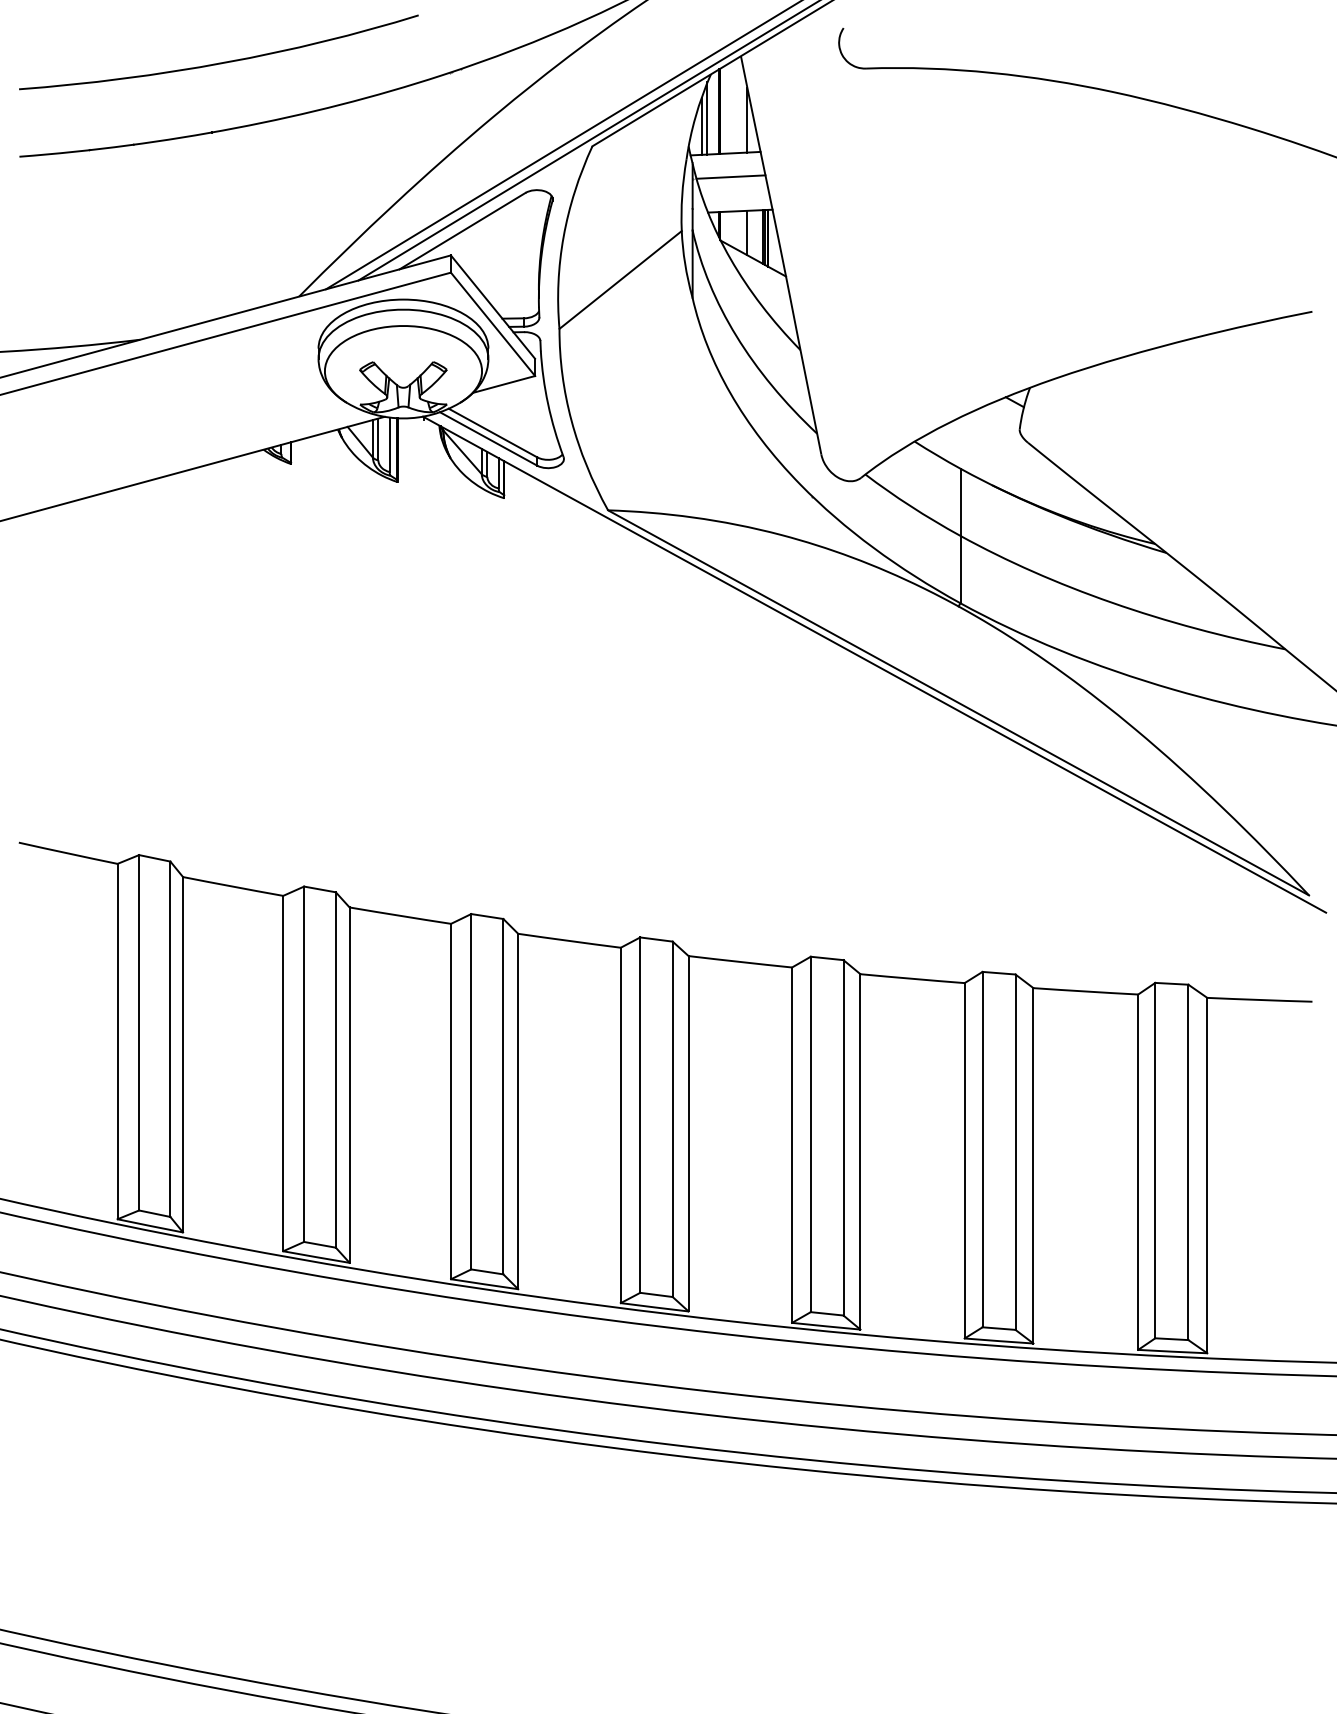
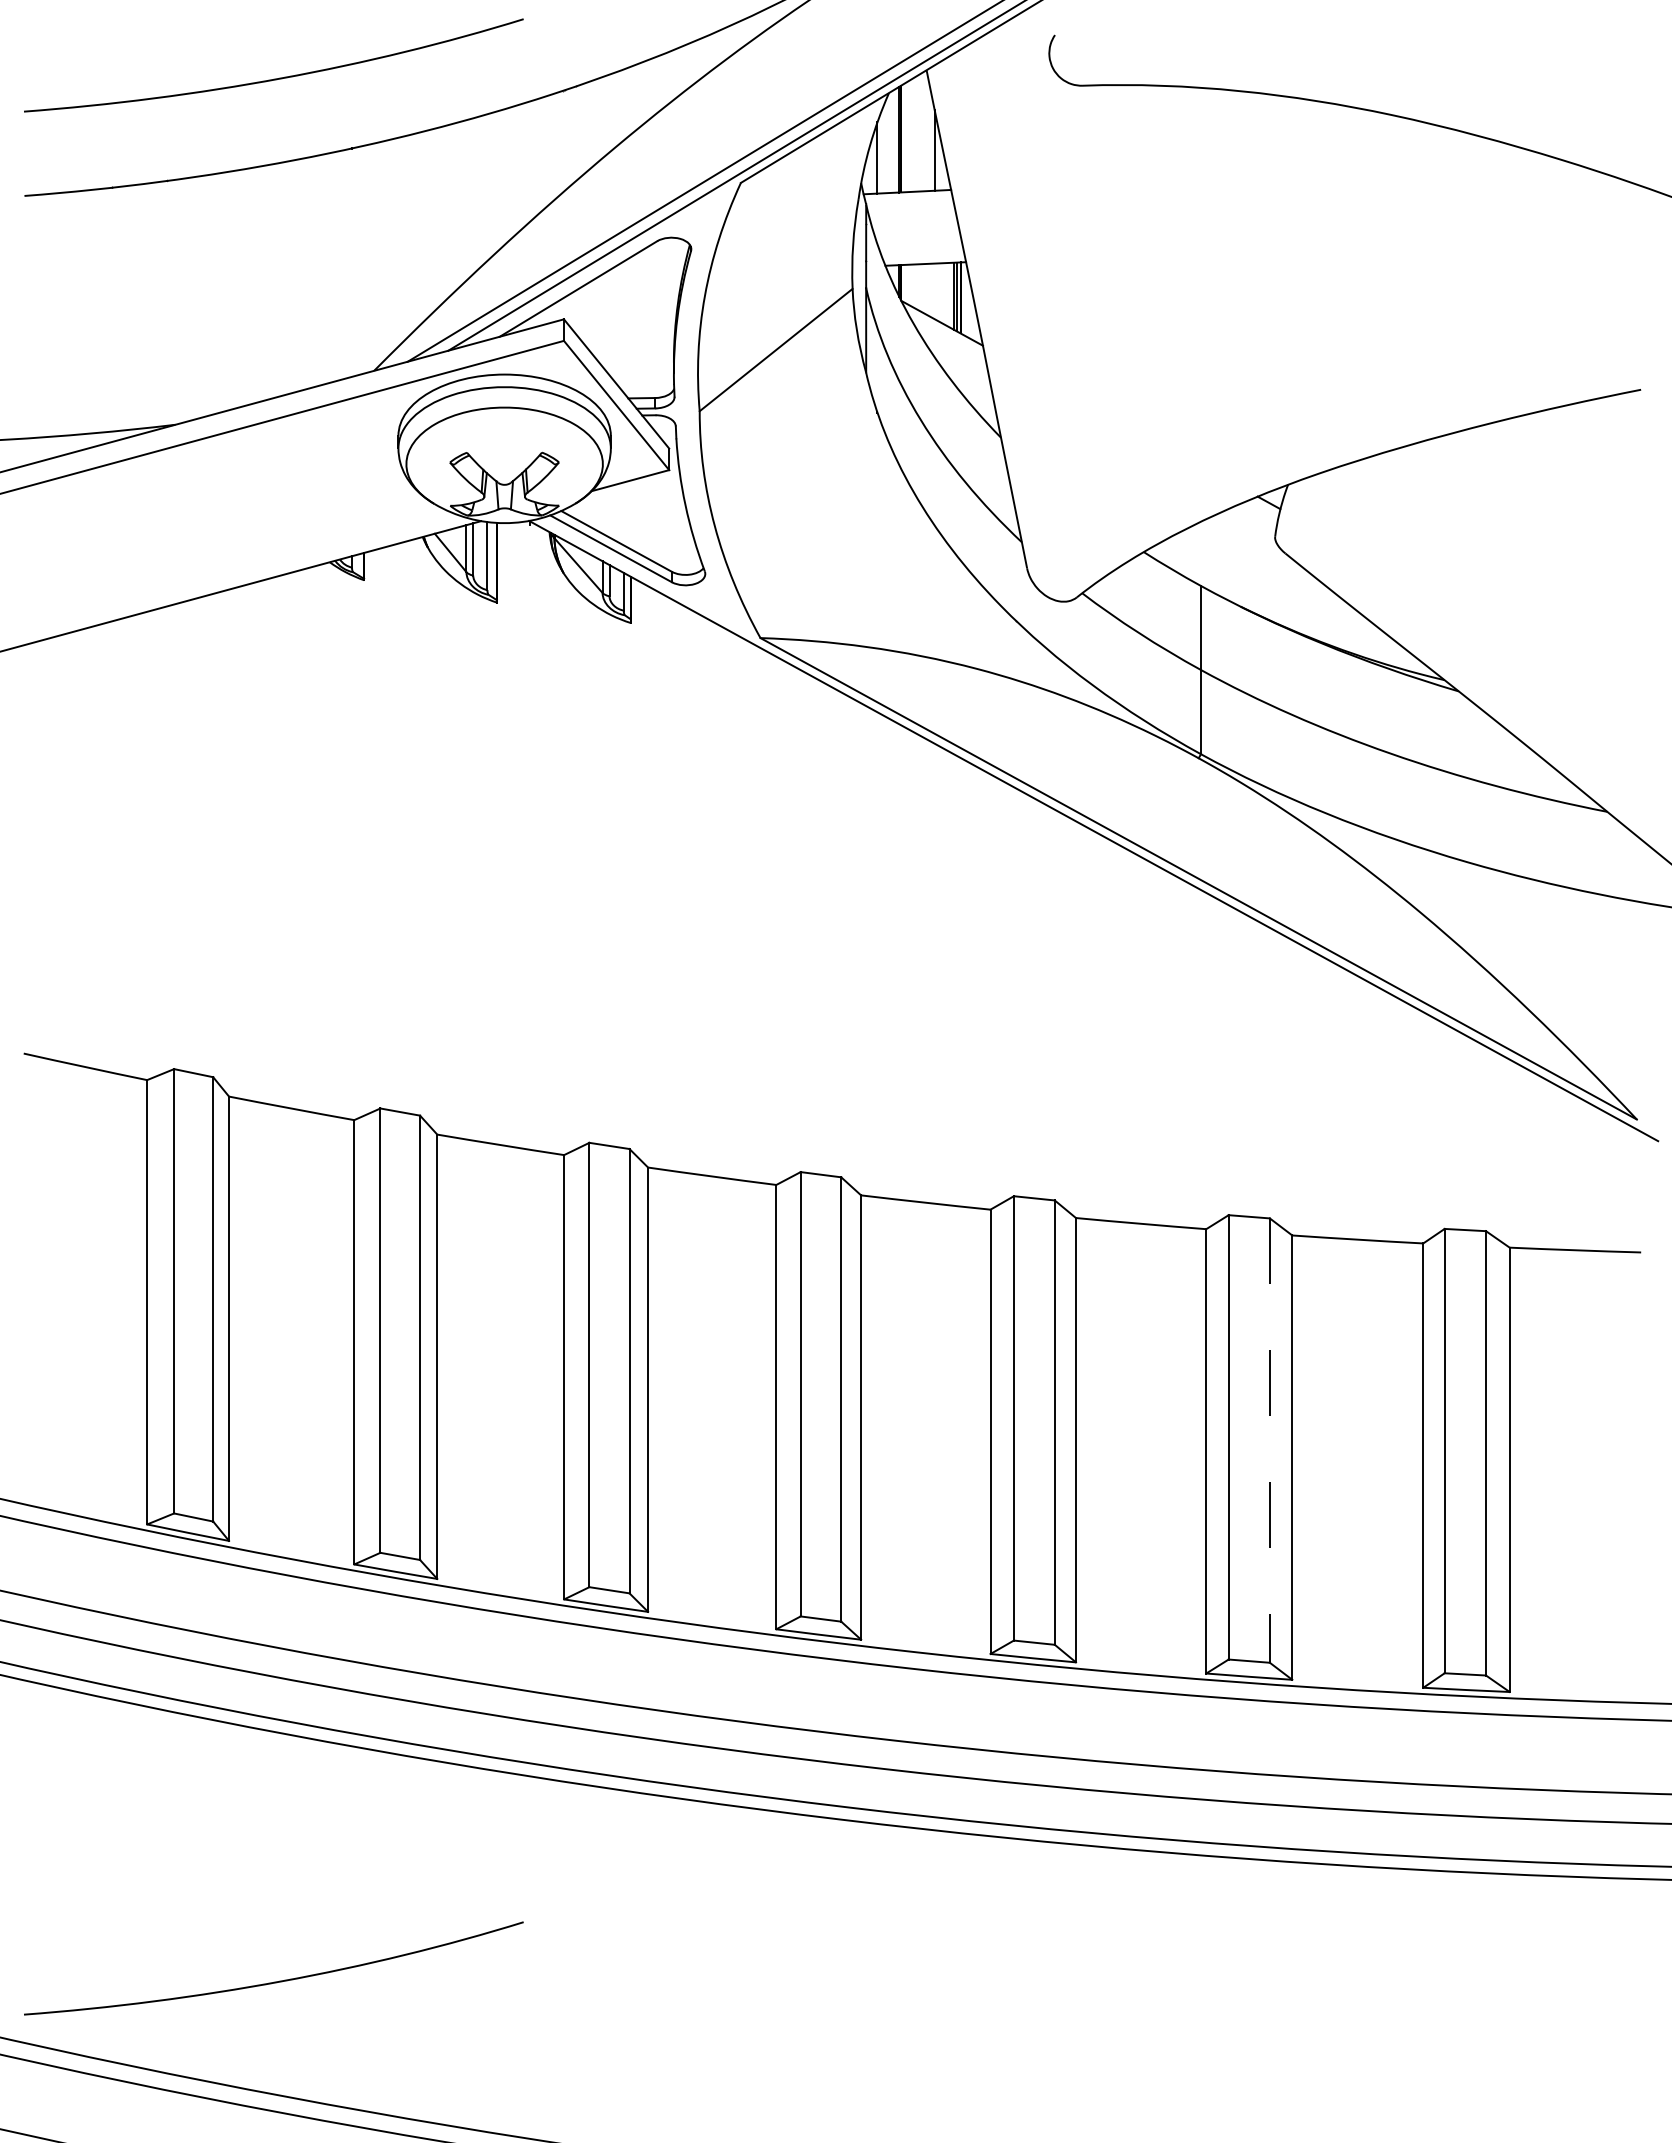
line: (707, 118) -> (884, 148), removed
line: (731, 177) -> (914, 221), removed
line: (747, 233) -> (934, 291), removed
line: (1015, 1152) -> (1269, 1441), solid -> dashed
curve: (218, 1584) -> (273, 1981), added

